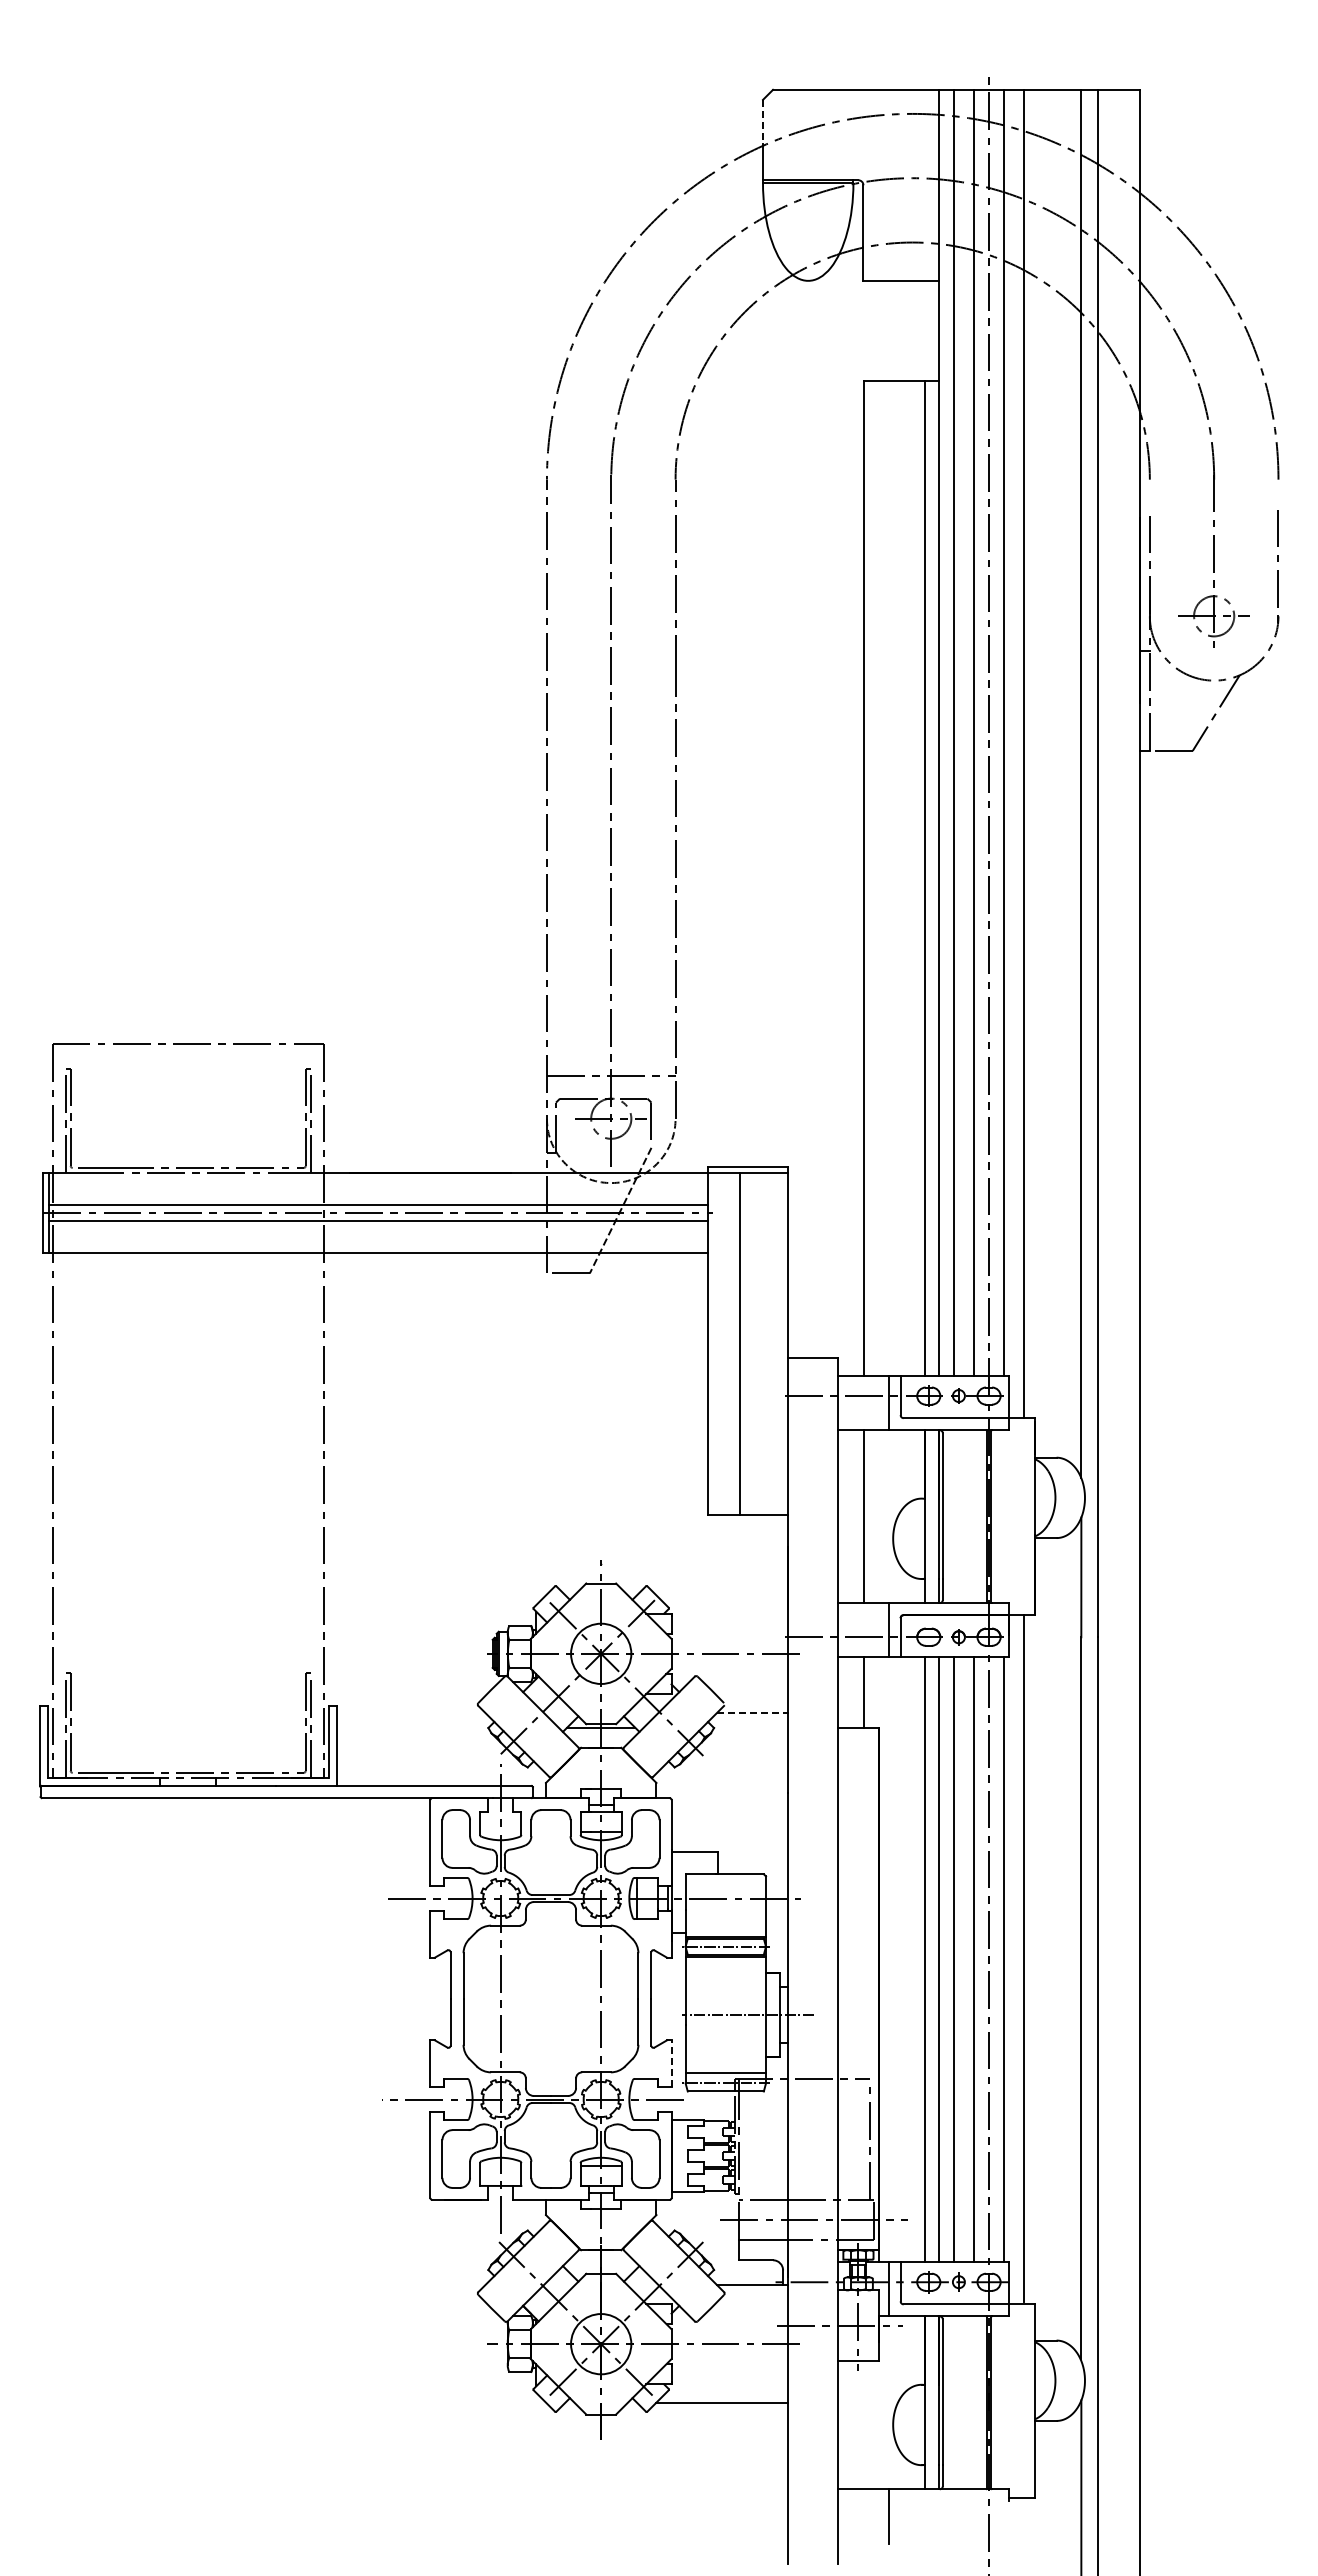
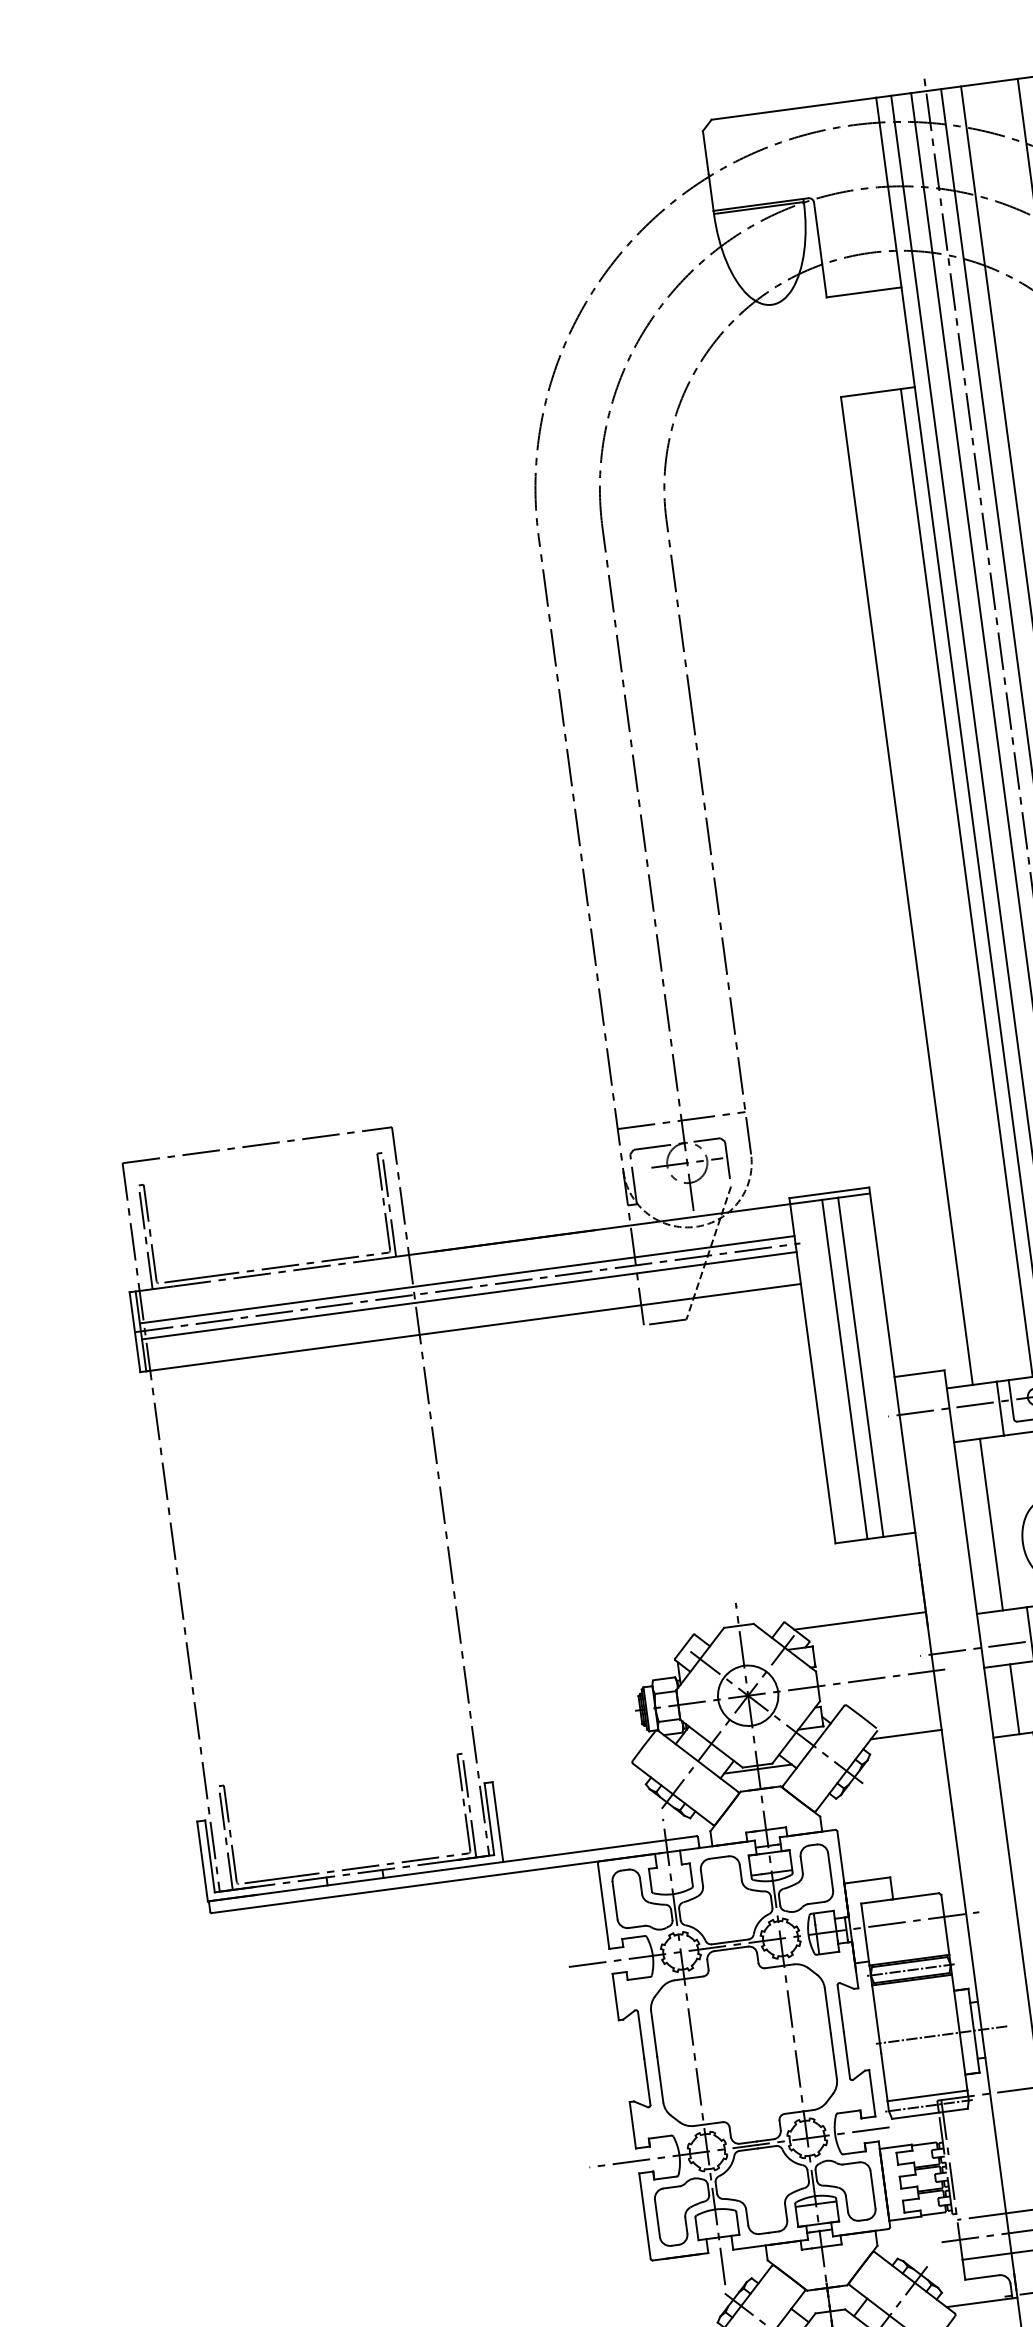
line: (763, 121) -> (706, 152), dashed -> solid
line: (755, 1343) -> (860, 1367), added
line: (721, 1594) -> (859, 1620), added
line: (752, 1713) -> (906, 1734), dashed -> solid
line: (671, 2063) -> (872, 2093), dashed -> solid

